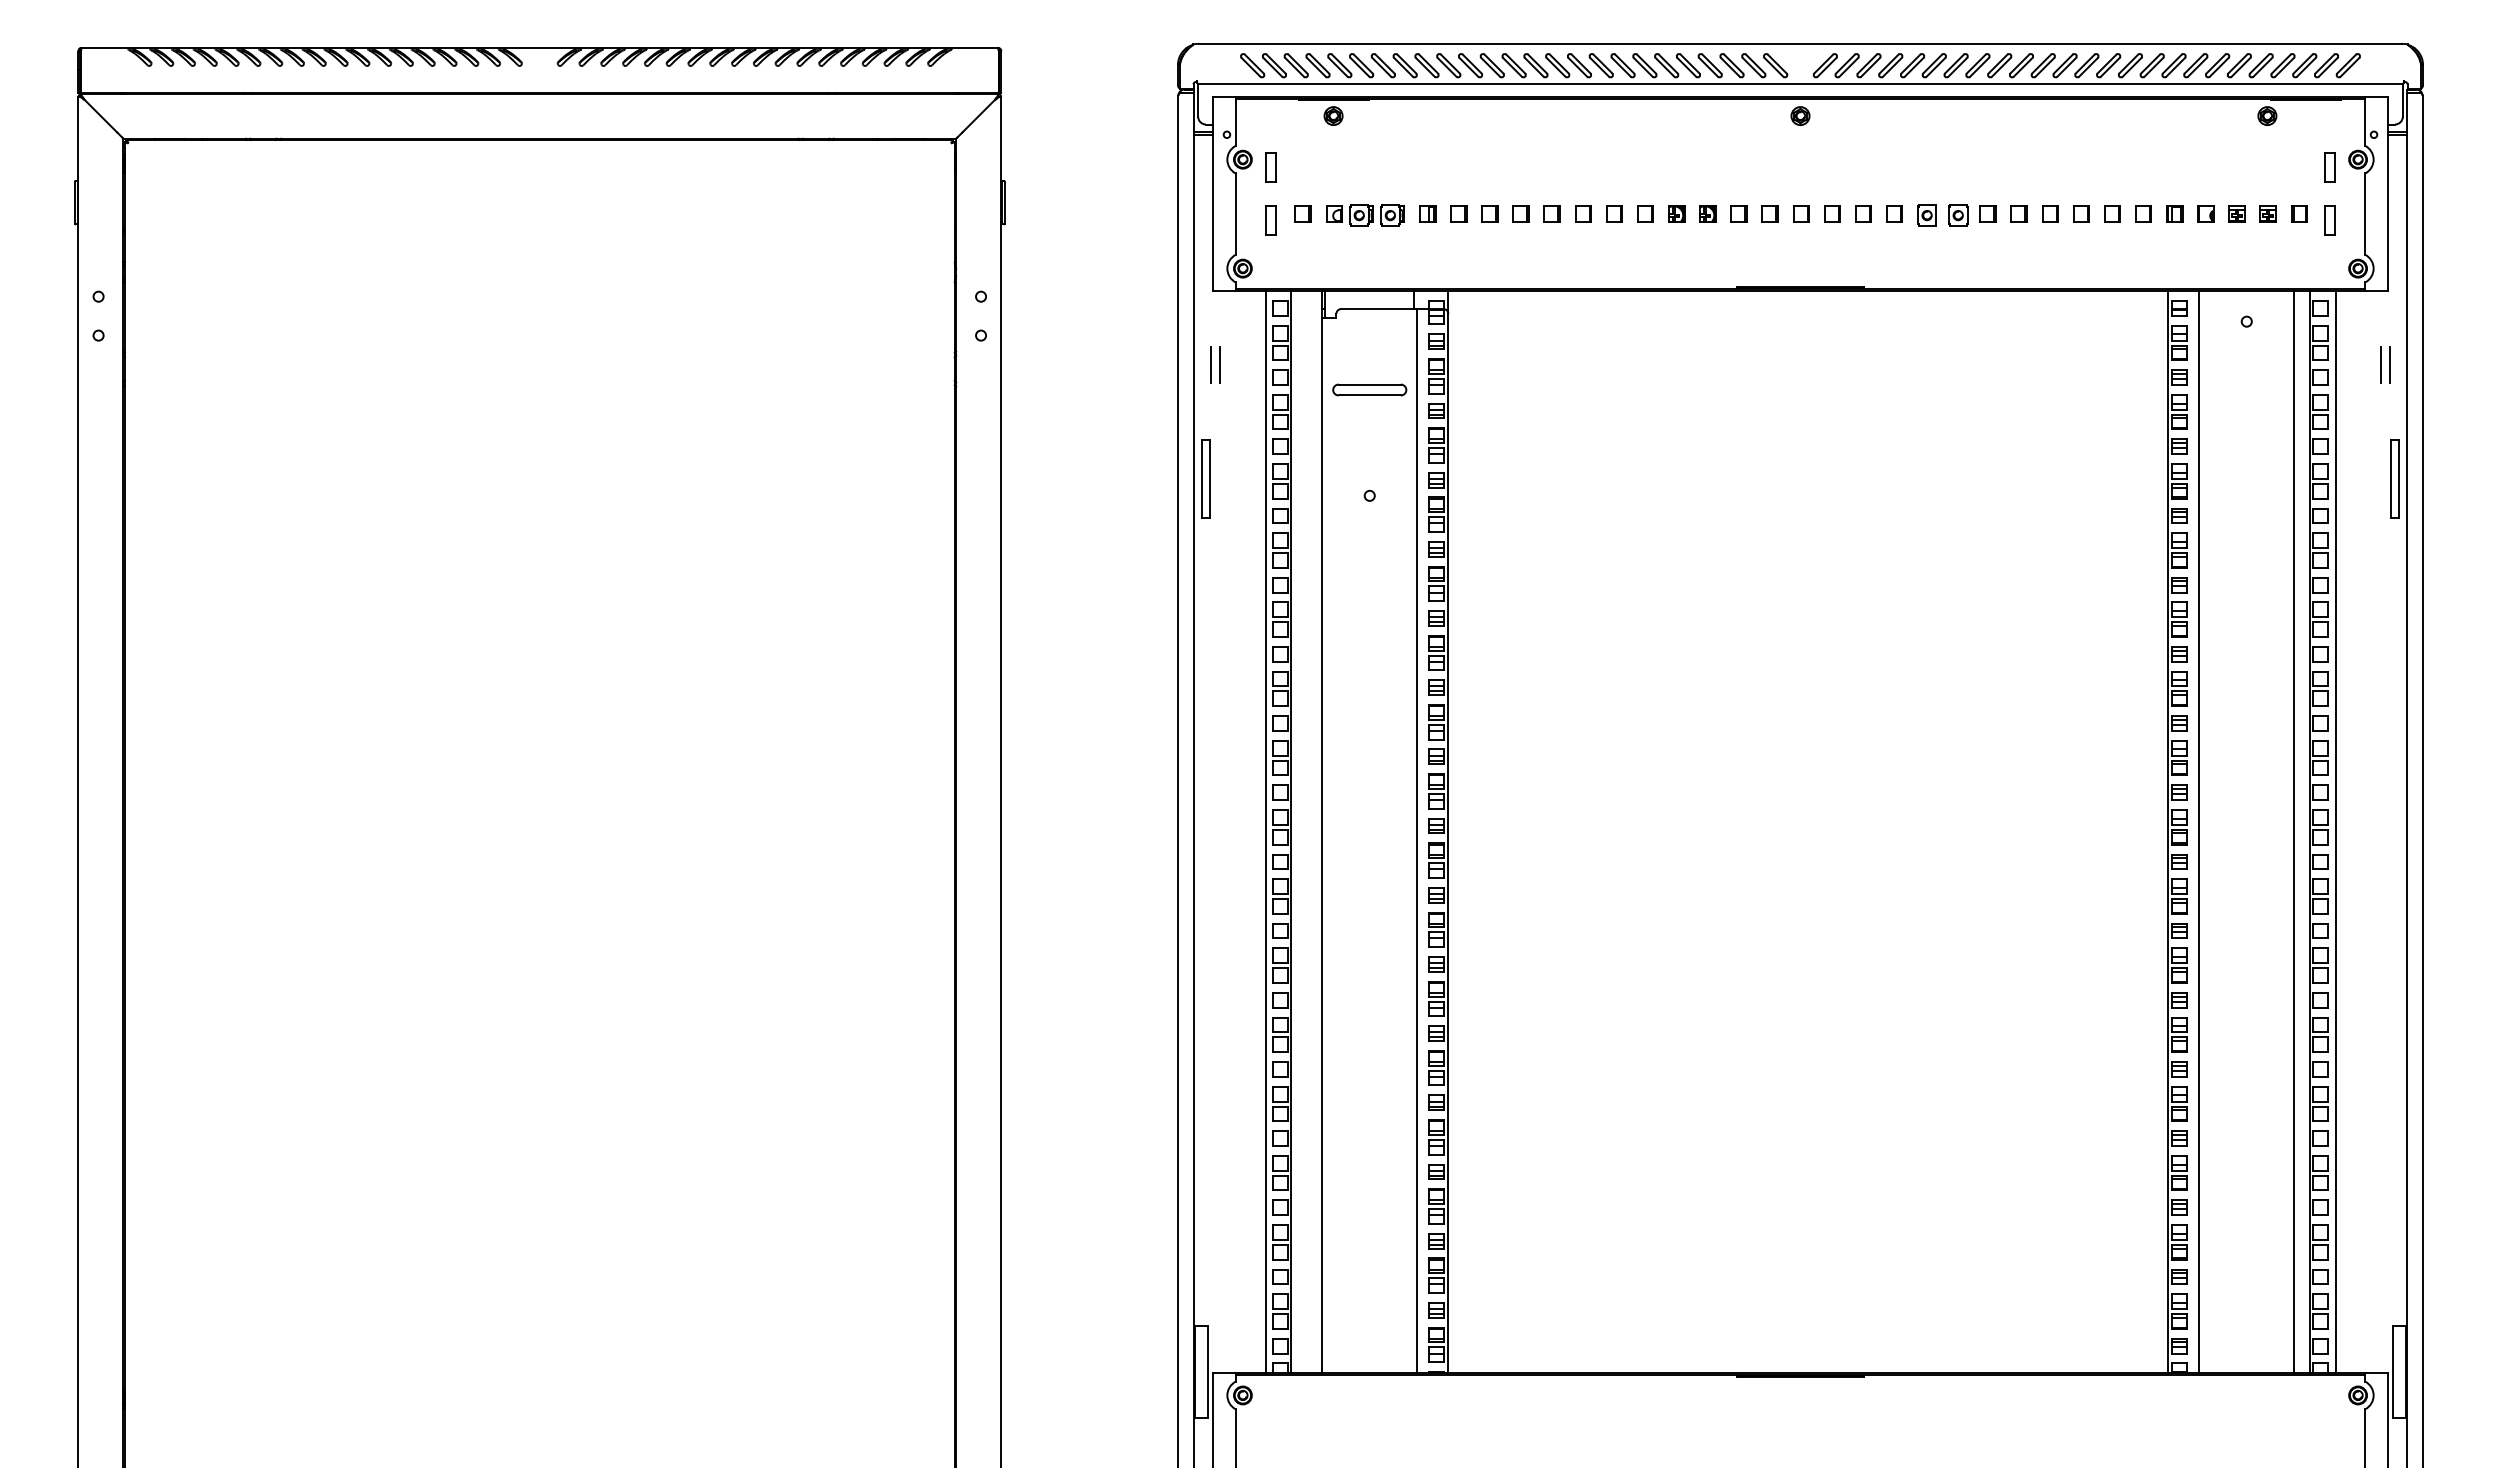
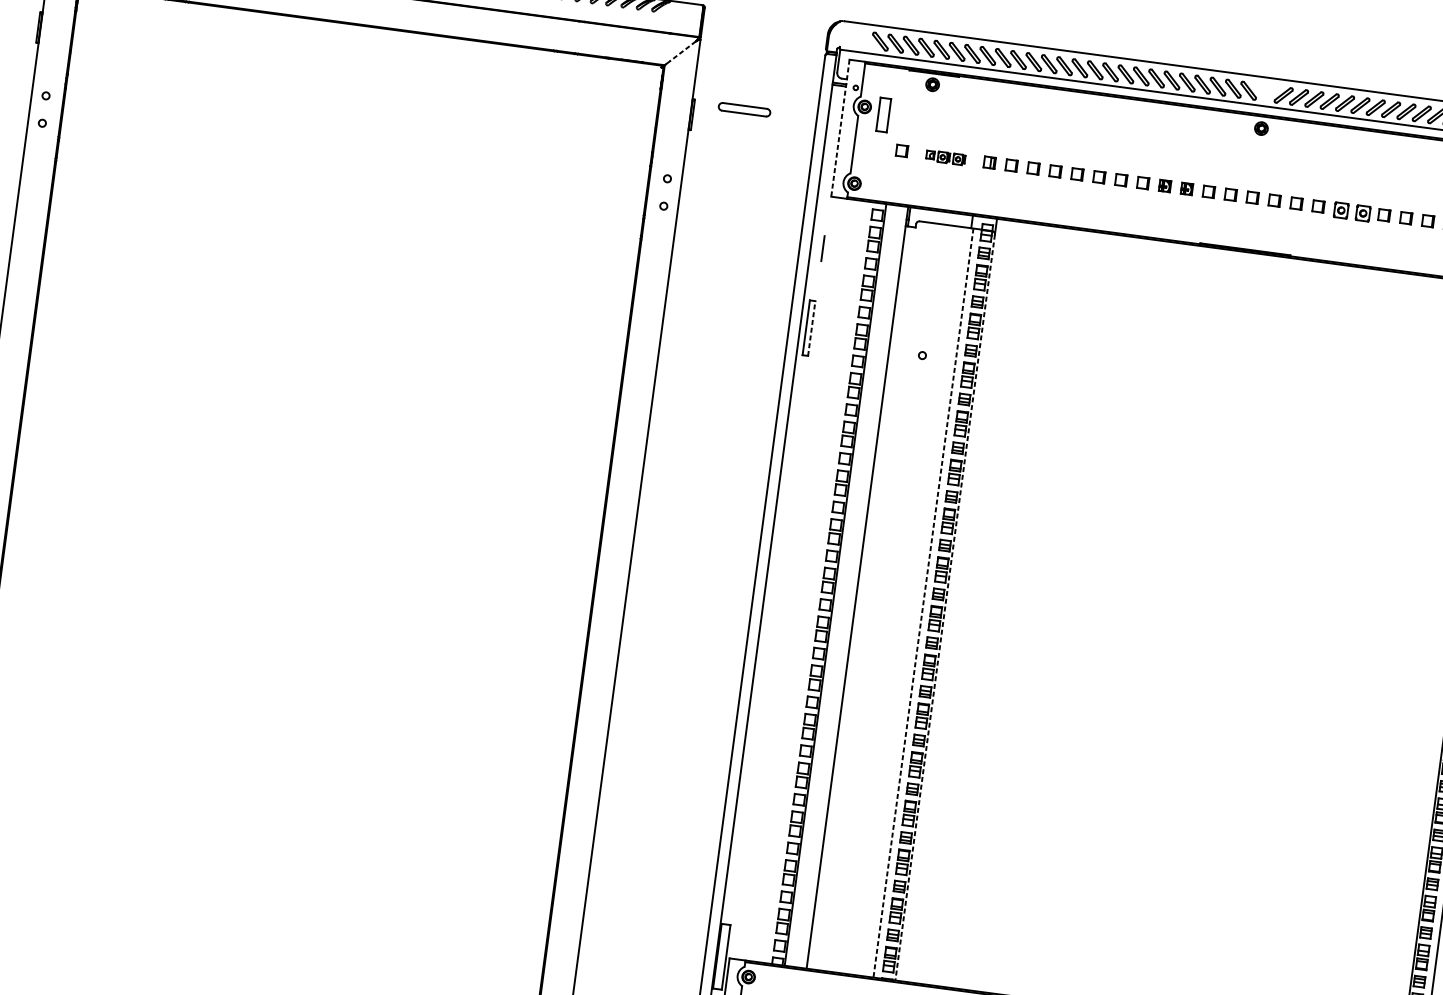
line: (978, 116) -> (682, 51), solid -> dashed
part: (1270, 167) -> (883, 115), size x1.6
line: (1212, 194) -> (840, 128), solid -> dashed
part: (1365, 215) -> (945, 157), size x0.7
part: (1270, 220) -> (878, 152), removed
line: (1220, 364) -> (829, 249), removed
part: (1369, 389) -> (744, 109), moved
line: (1210, 478) -> (811, 328), solid -> dashed
line: (1265, 831) -> (817, 582), removed
line: (1417, 841) -> (923, 603), solid -> dashed
line: (1448, 843) -> (945, 607), solid -> dashed

